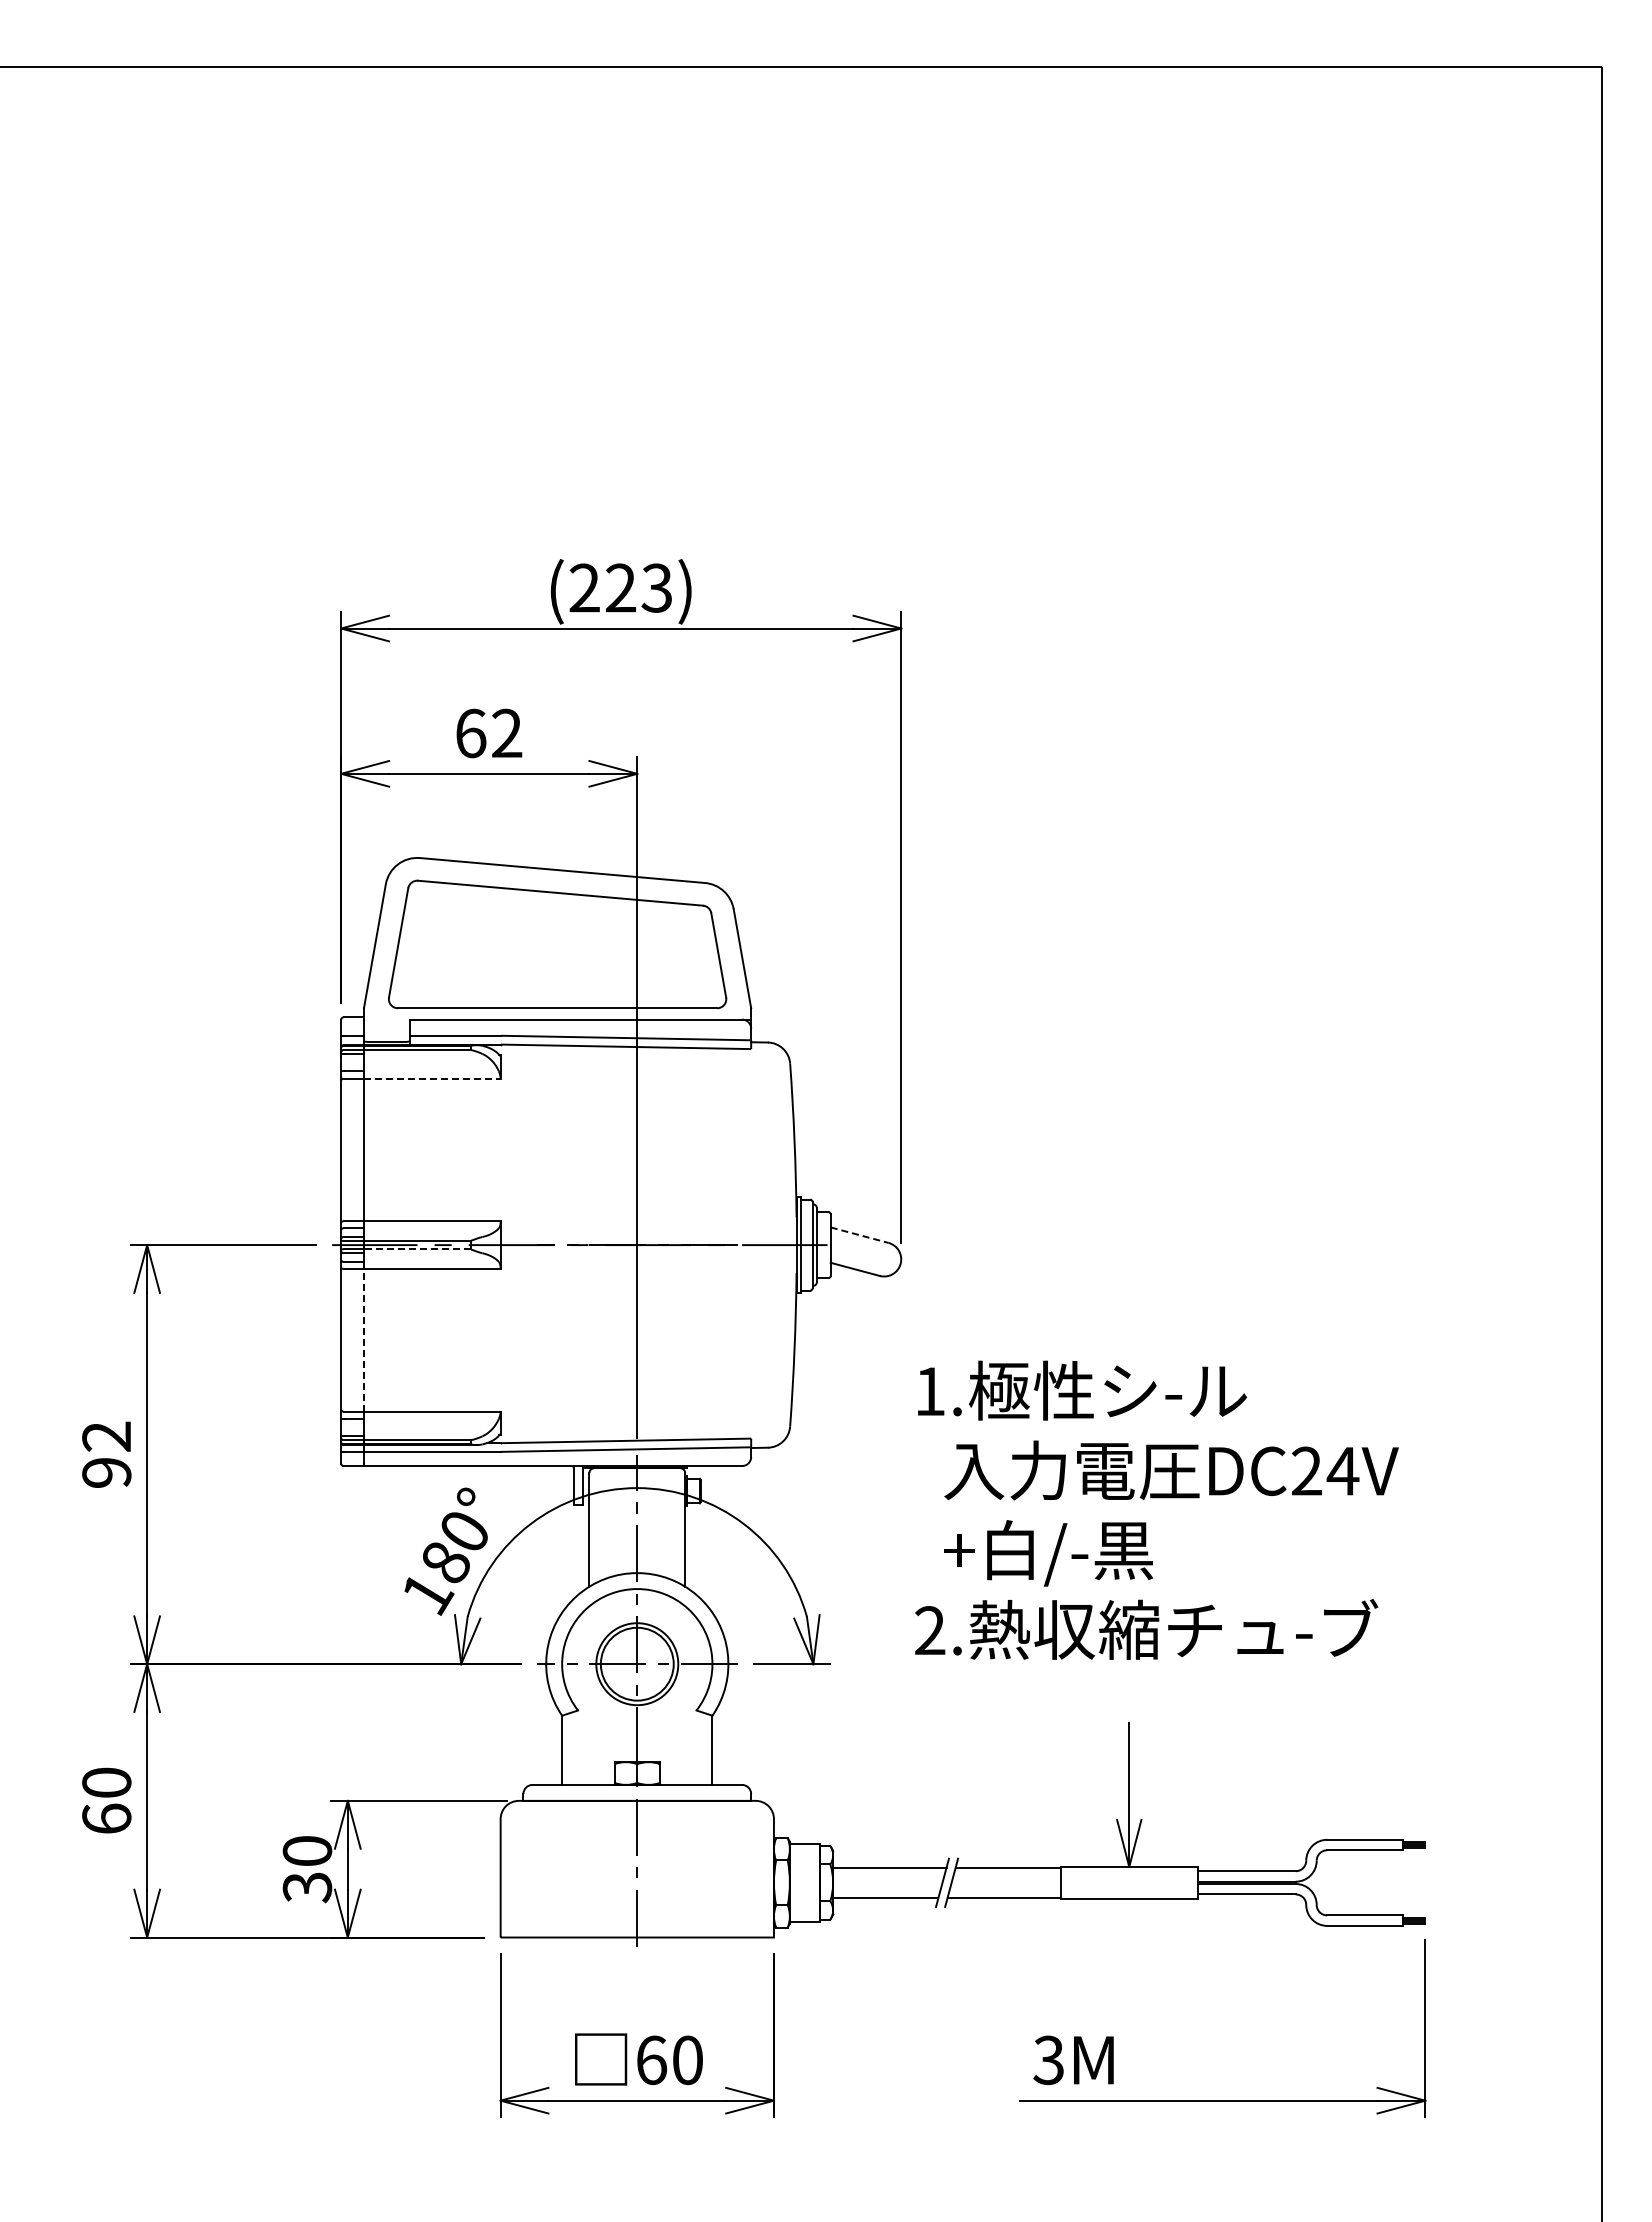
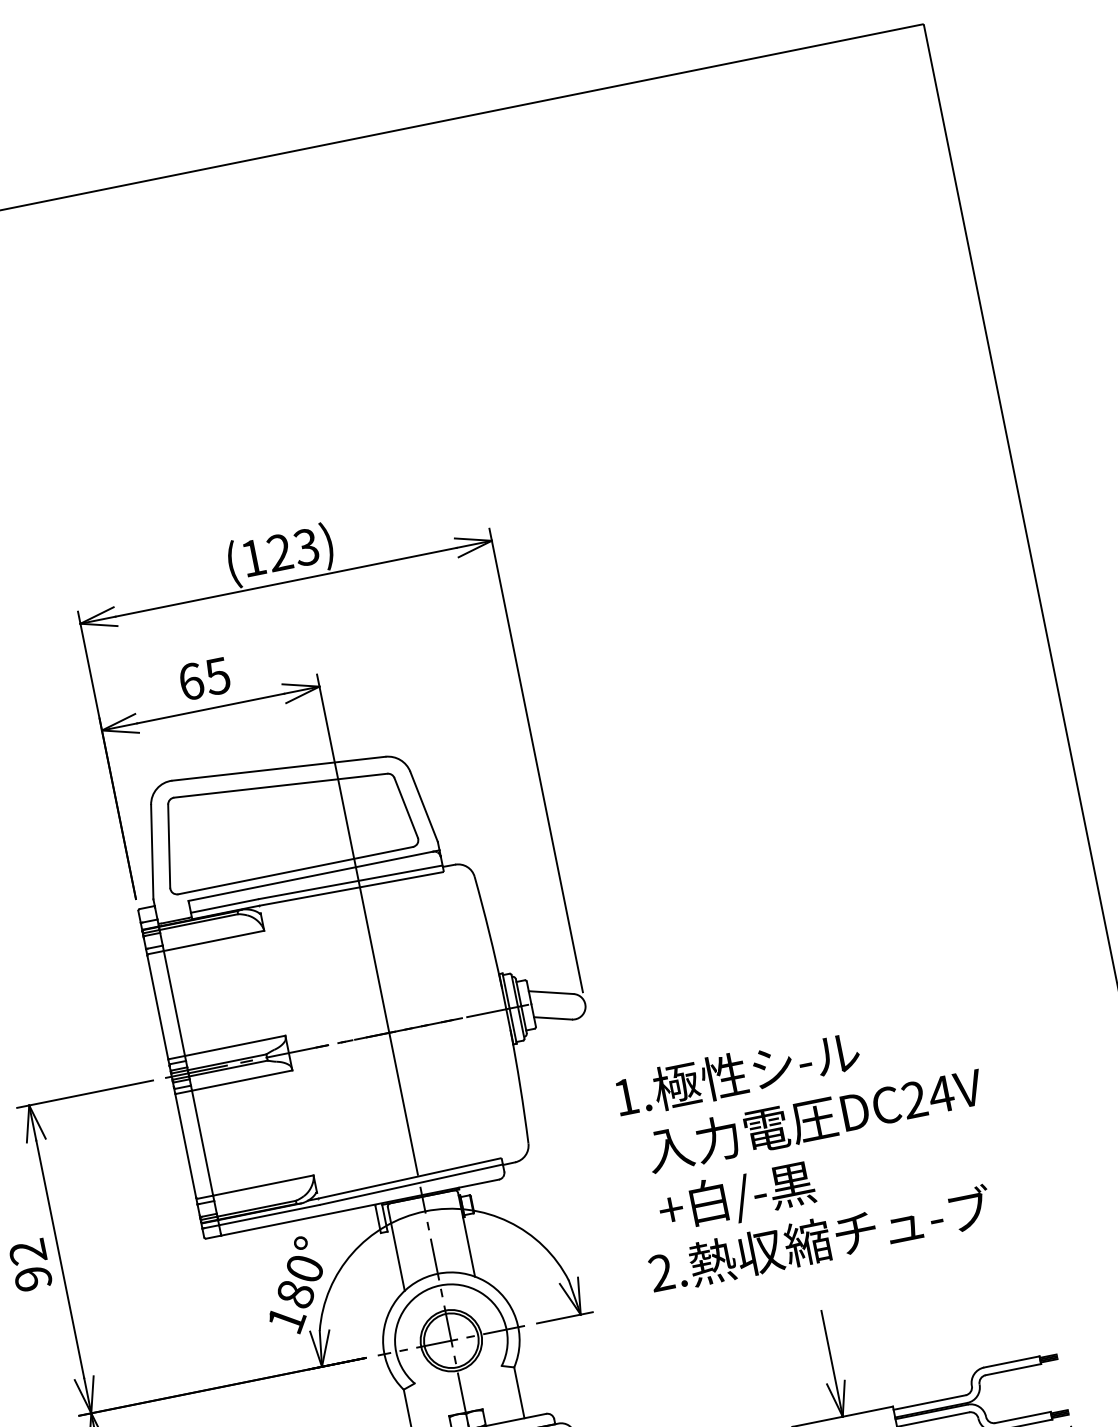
text: (584, 587) -> (253, 557), (223) -> (123)
text: (506, 733) -> (217, 676), 62 -> 65
line: (432, 1078) -> (214, 940), dashed -> solid
line: (859, 1235) -> (551, 992), dashed -> solid
line: (416, 1249) -> (227, 1068), dashed -> solid
line: (364, 1339) -> (202, 1142), dashed -> solid

